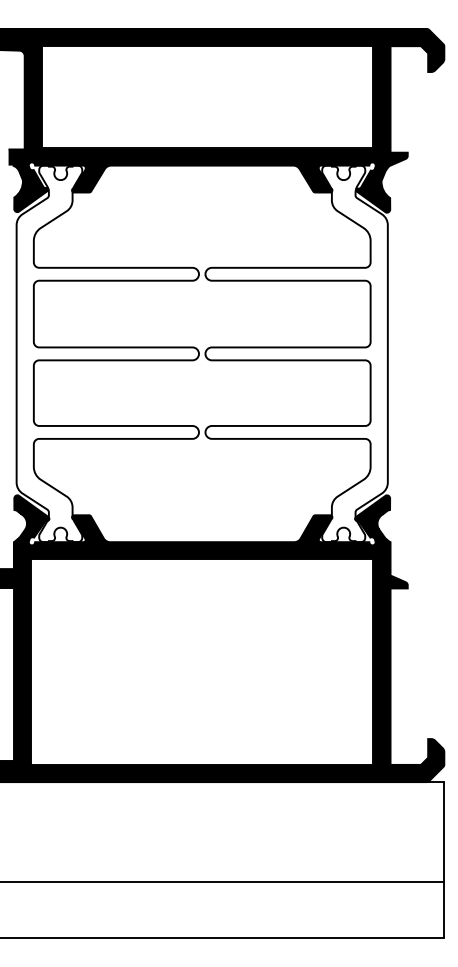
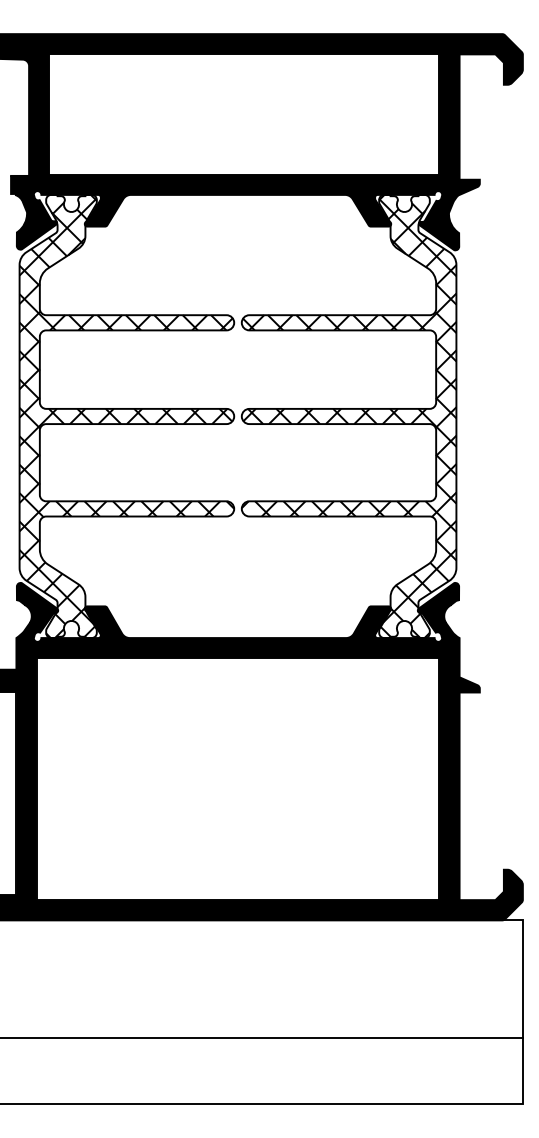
hatch: (107, 353) -> (126, 416), added
hatch: (296, 353) -> (348, 416), added

